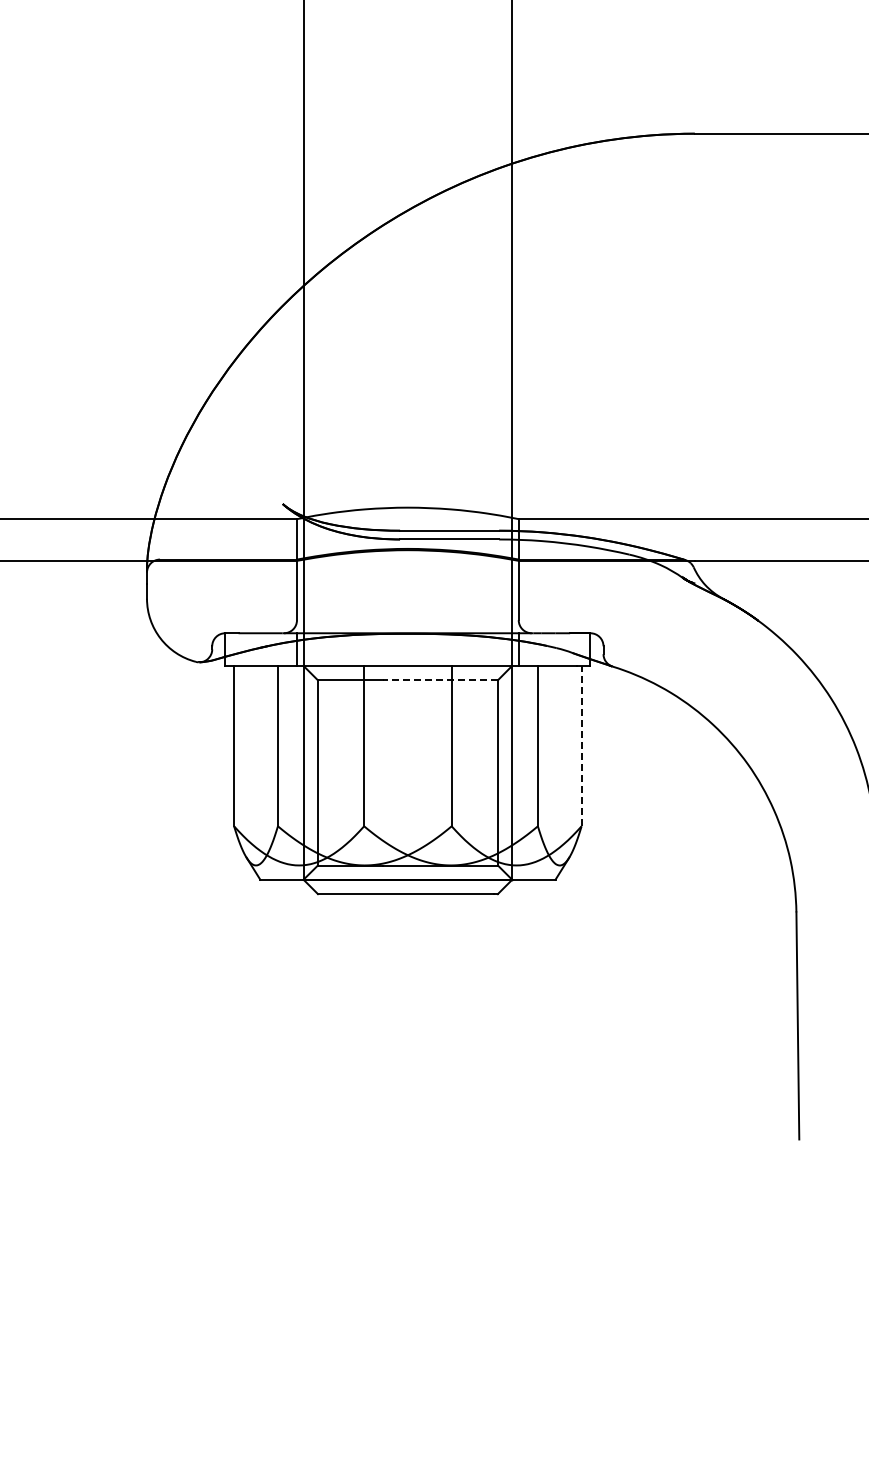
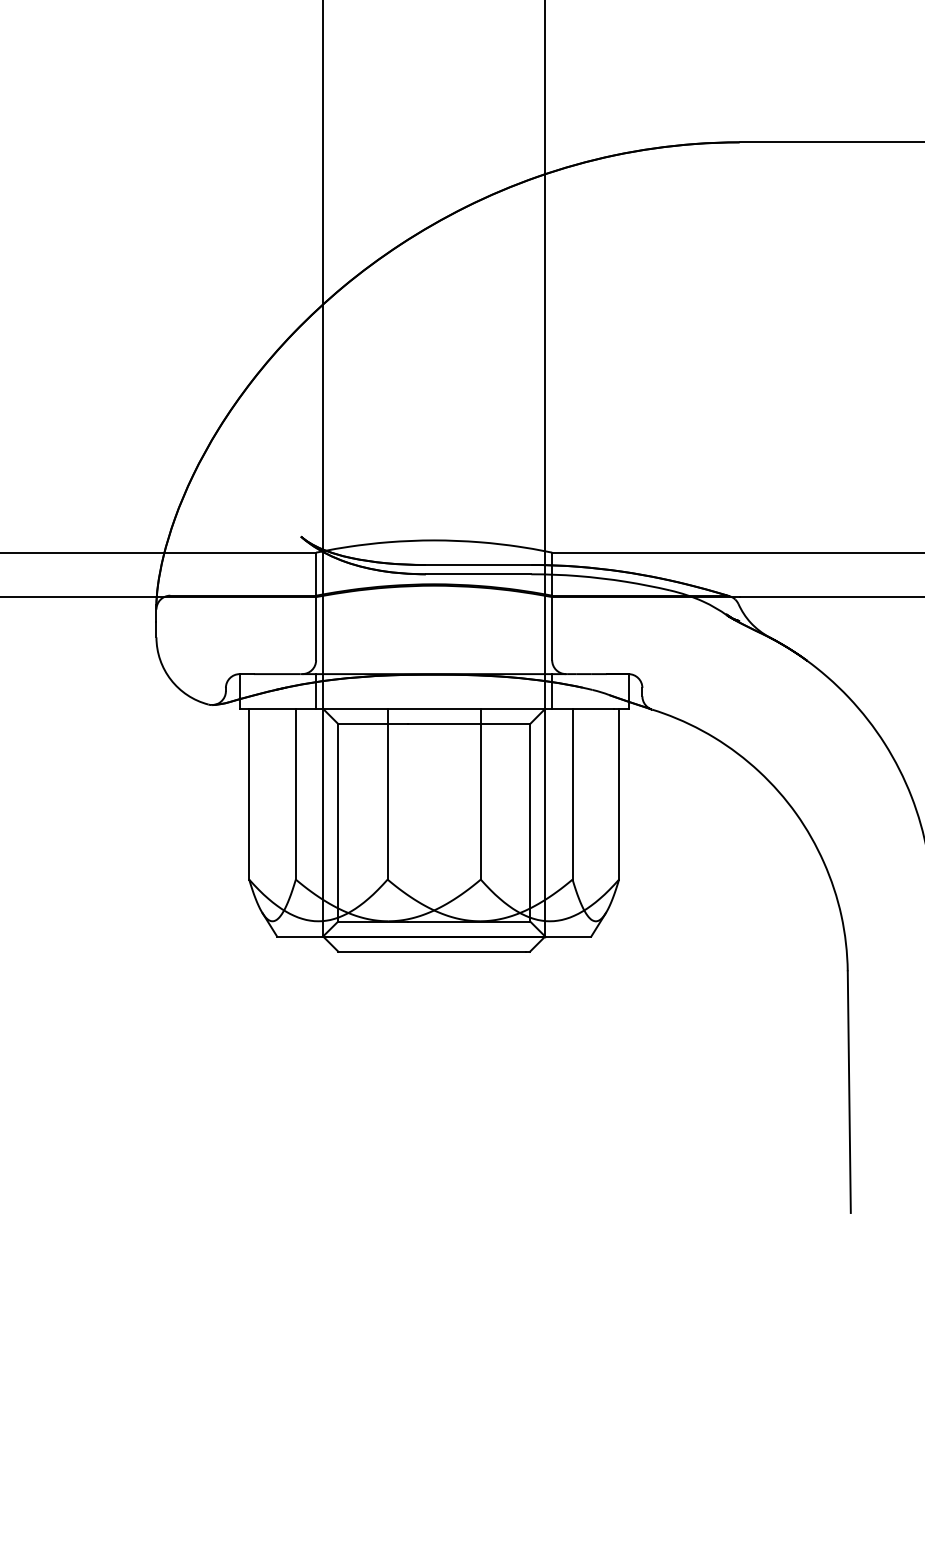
line: (440, 680) -> (468, 724), dashed -> solid
line: (581, 745) -> (618, 793), dashed -> solid

